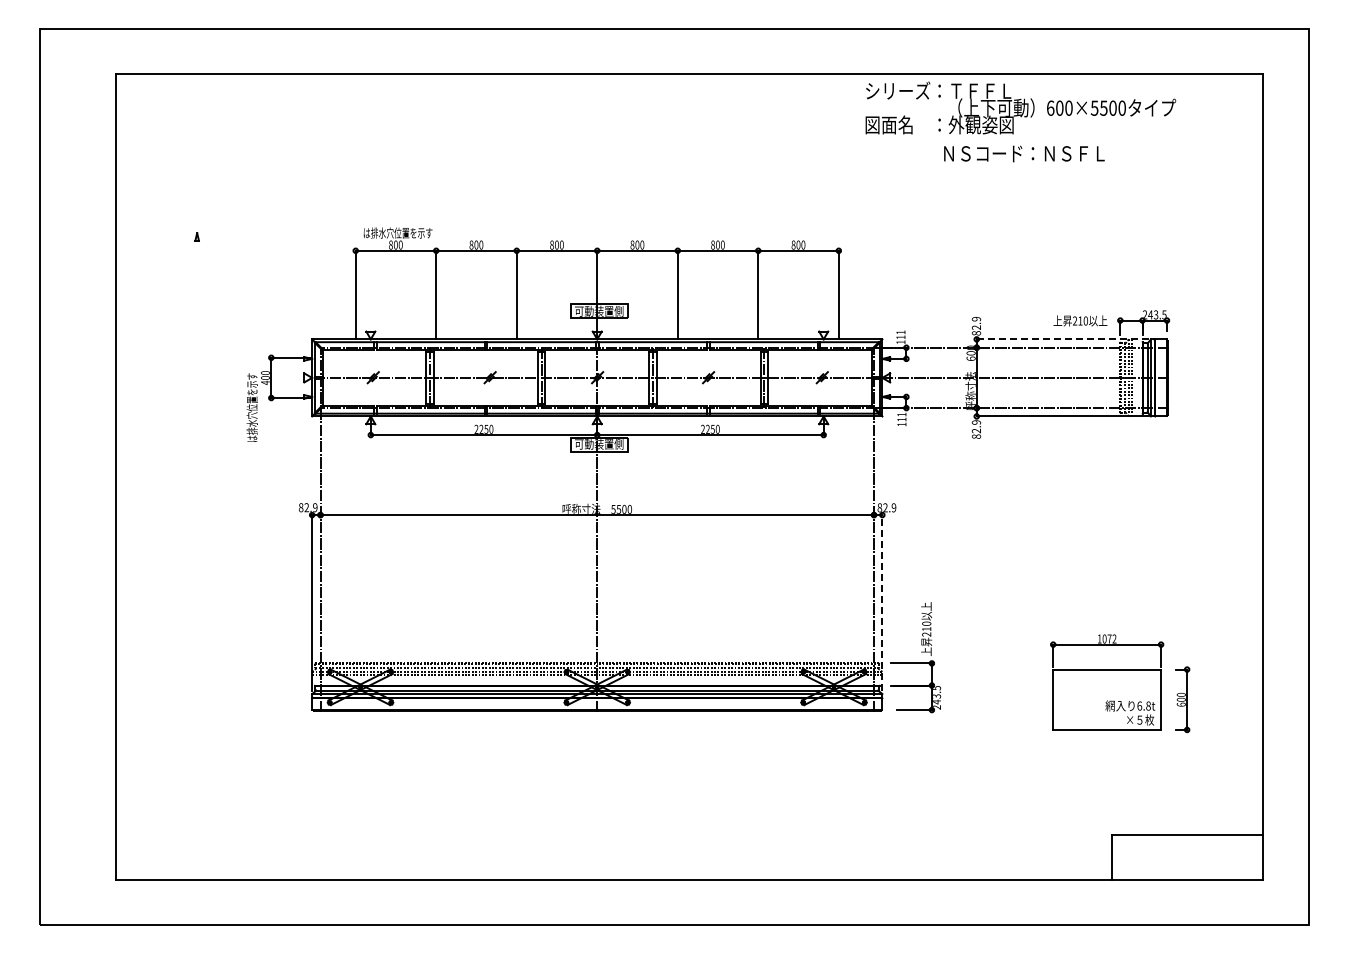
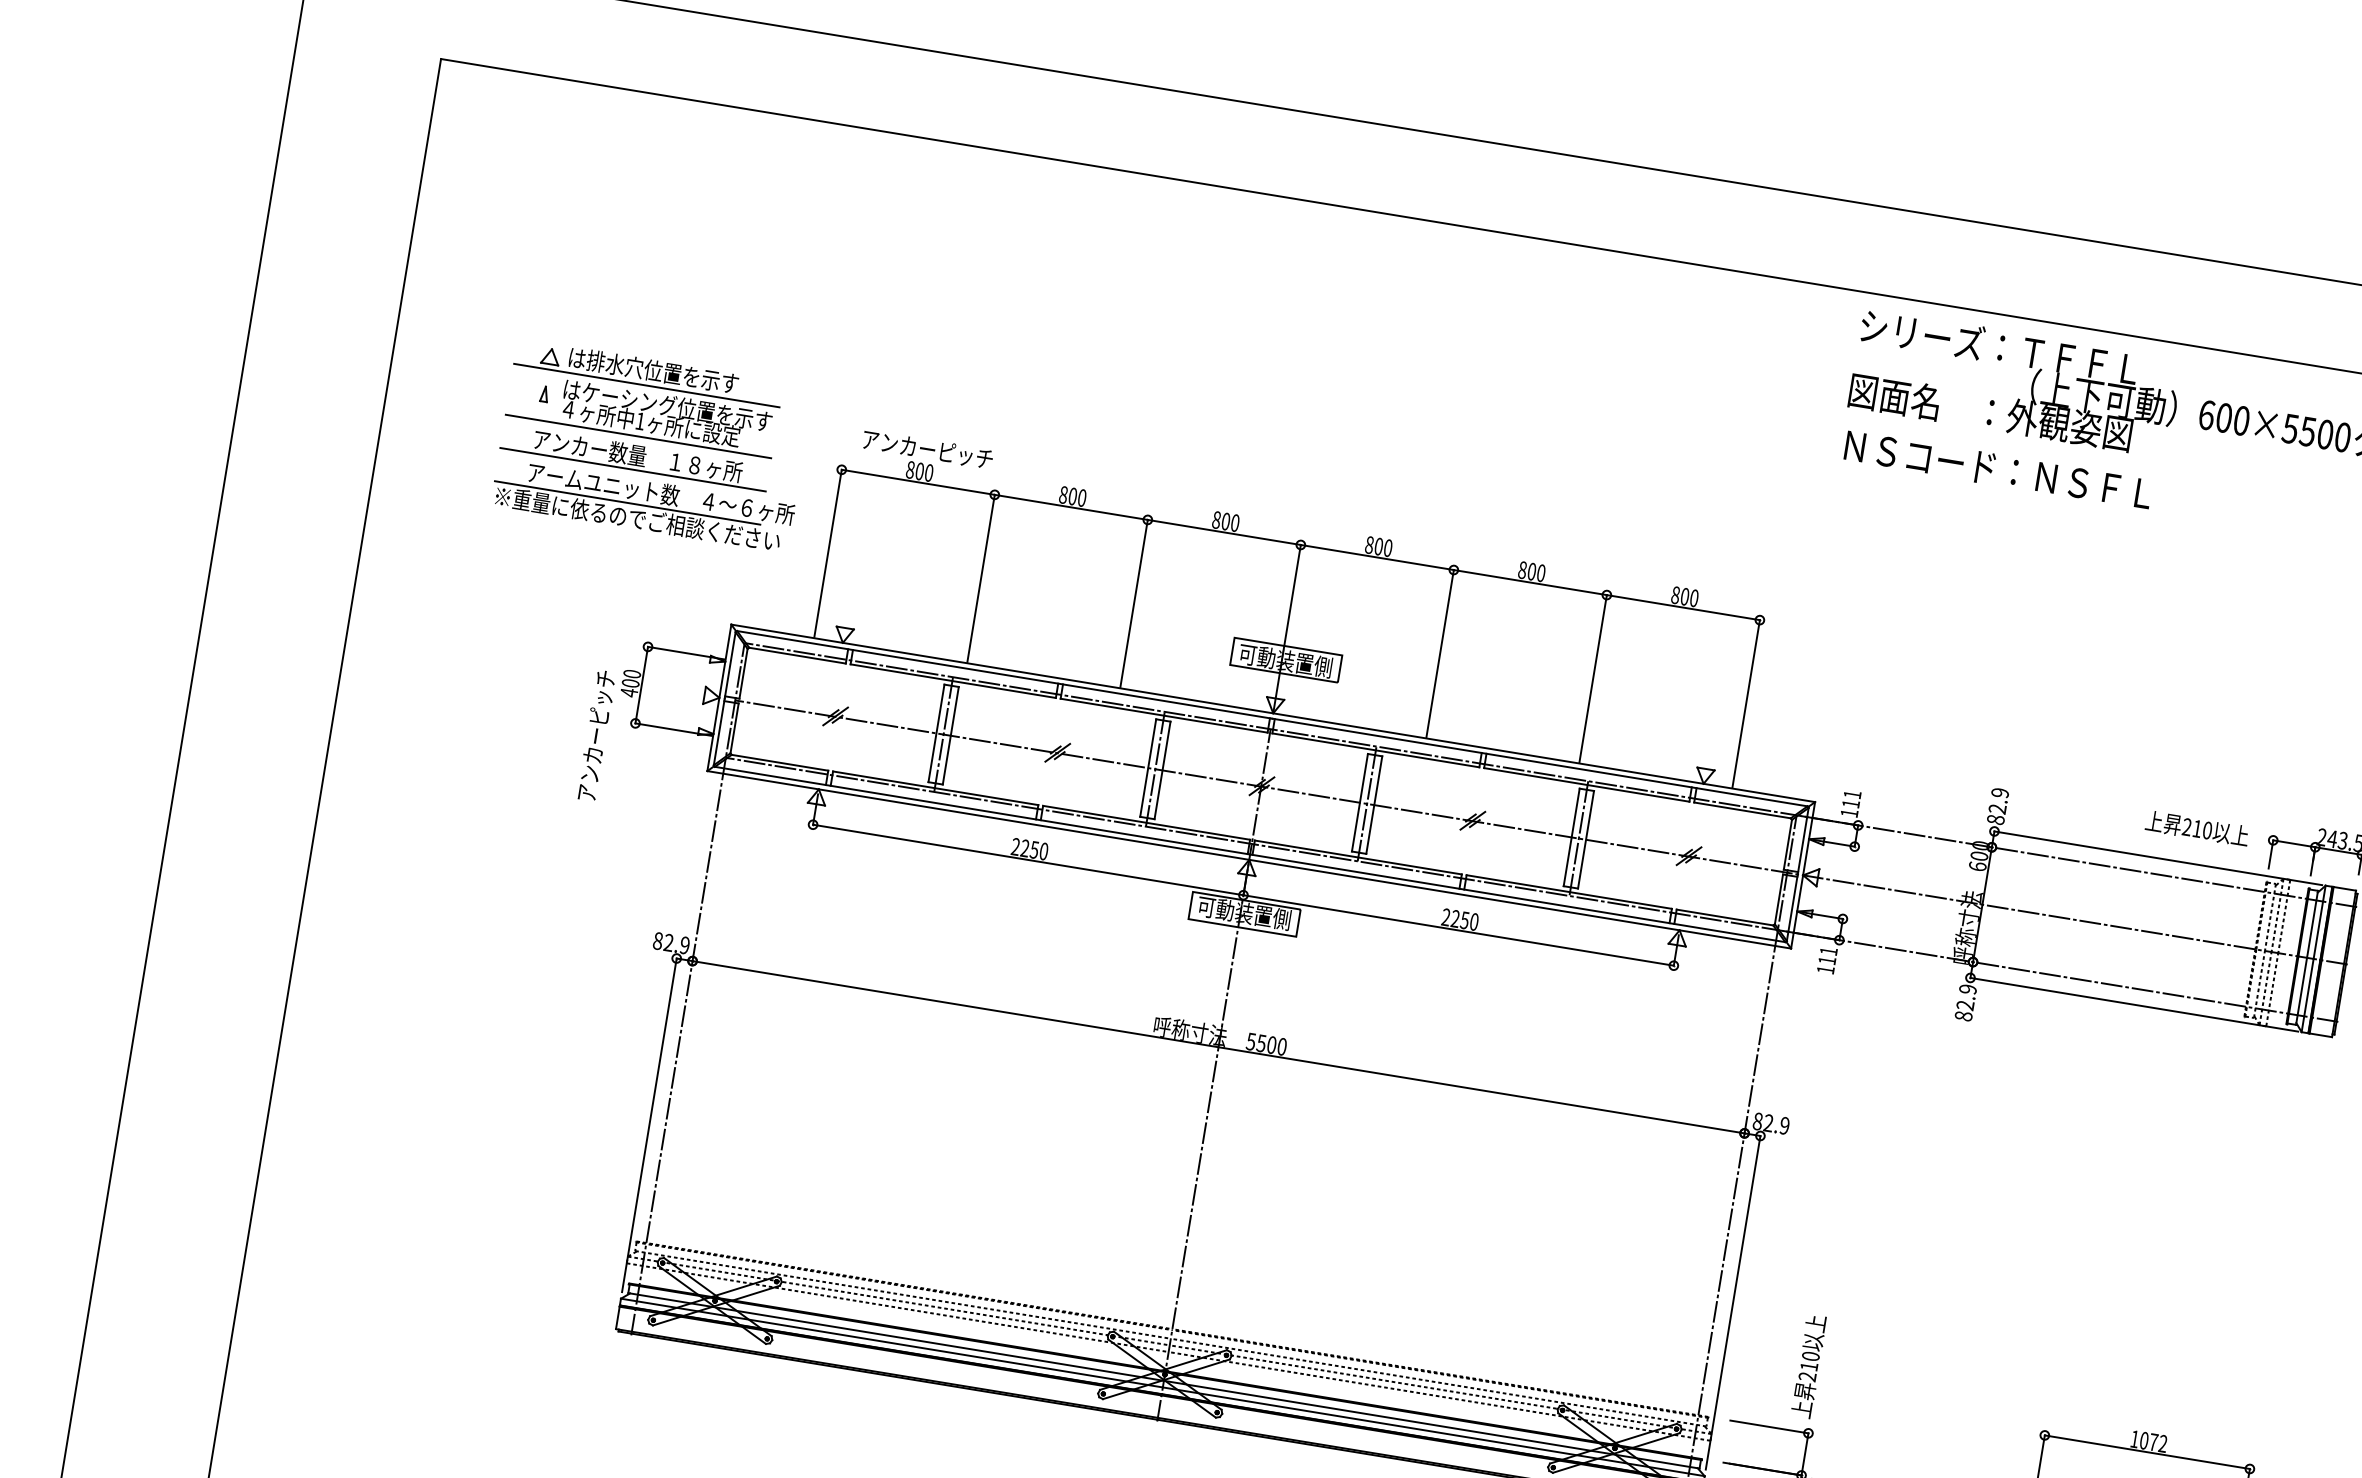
text: (1024, 153) -> (1998, 469), moved
text: (397, 232) -> (926, 448), は排水穴位置を示す -> アンカーピッチ
part: (256, 254) -> (651, 445), added
line: (1062, 339) -> (2157, 858), dashed -> solid
text: (251, 407) -> (594, 735), は排水穴位置を示す -> アンカーピッチ
line: (882, 602) -> (1733, 1302), dashed -> solid

